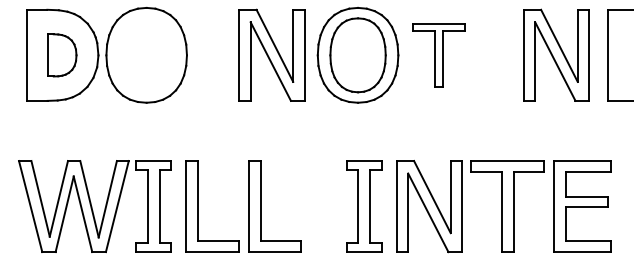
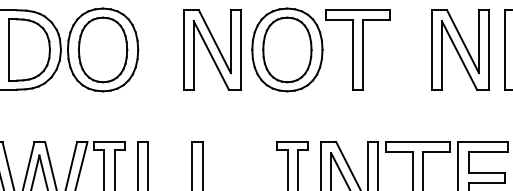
part: (62, 55) -> (29, 50), size x1.67
part: (146, 55) -> (102, 50), added
part: (438, 55) -> (357, 50), size x1.43

